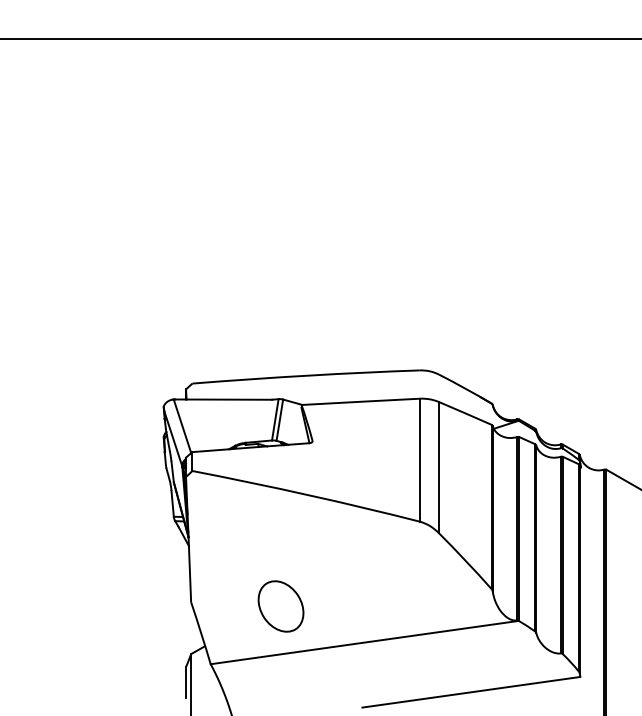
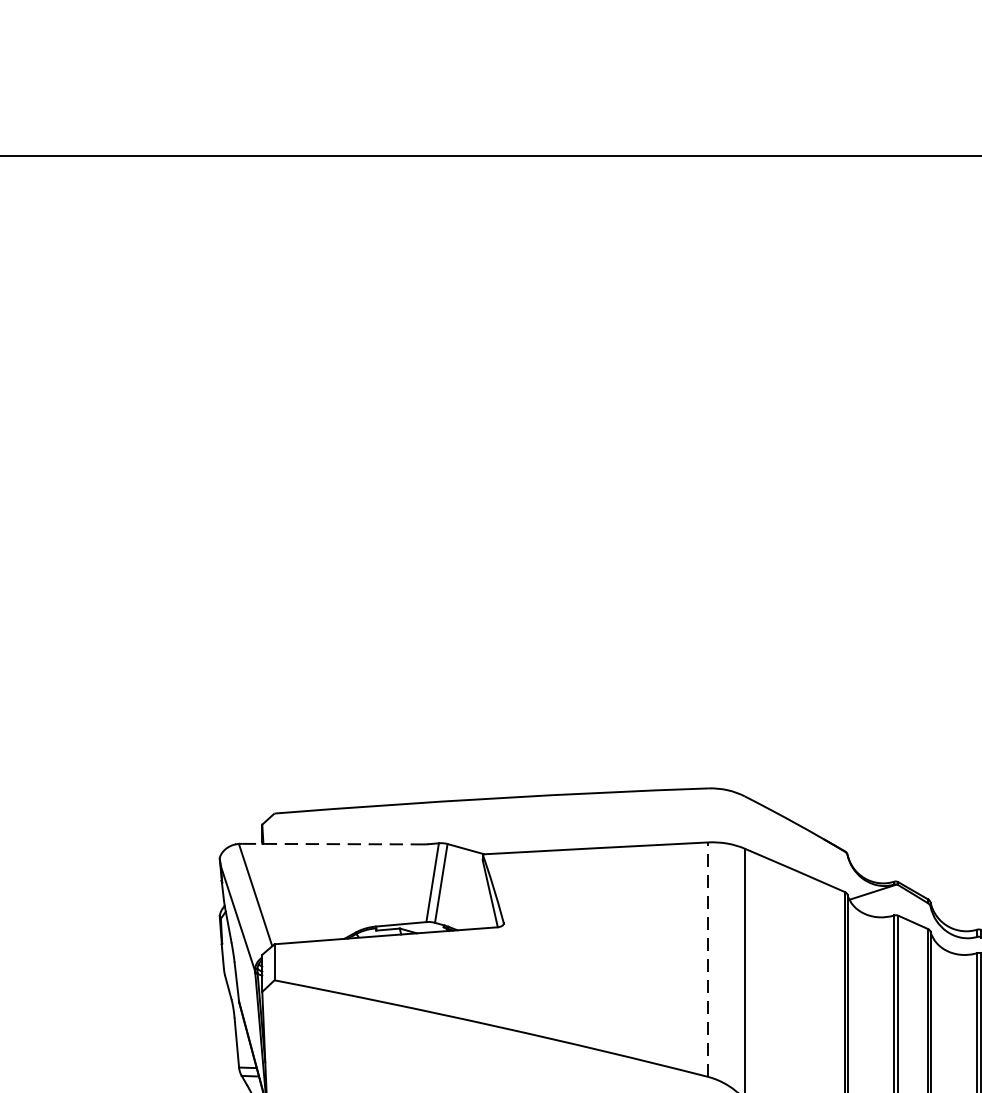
line: (223, 399) -> (333, 843), solid -> dashed
line: (419, 459) -> (707, 958), solid -> dashed

